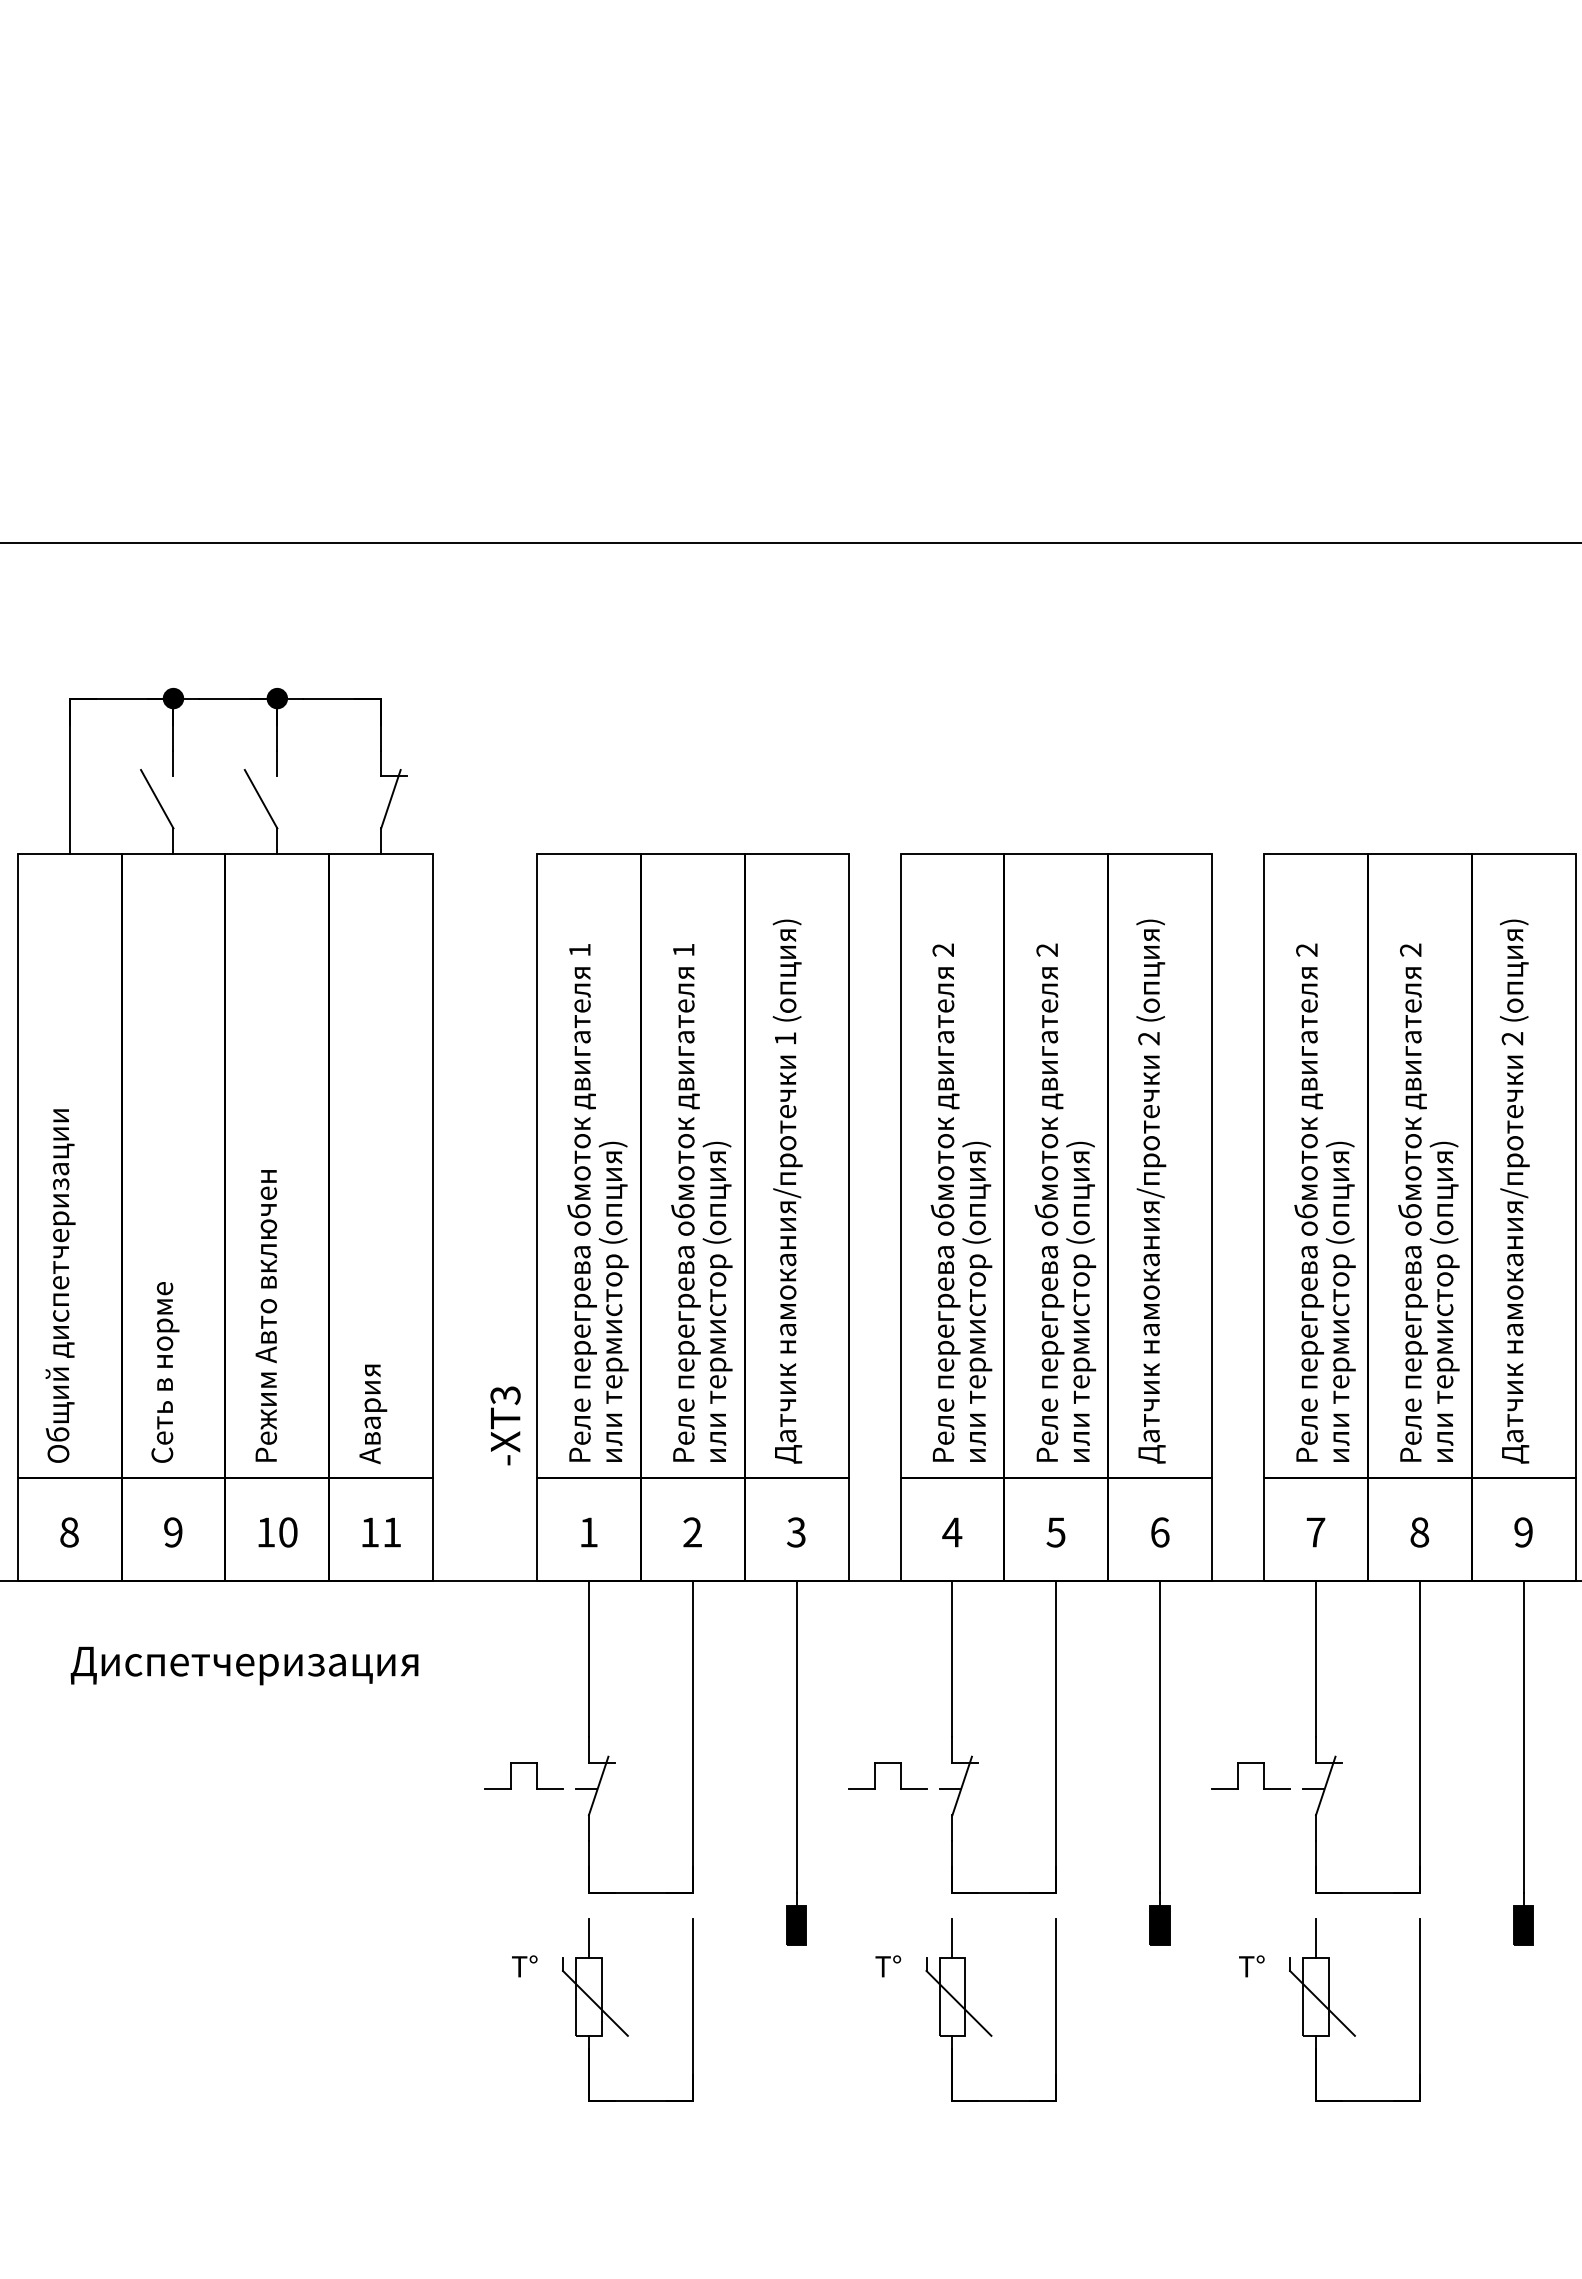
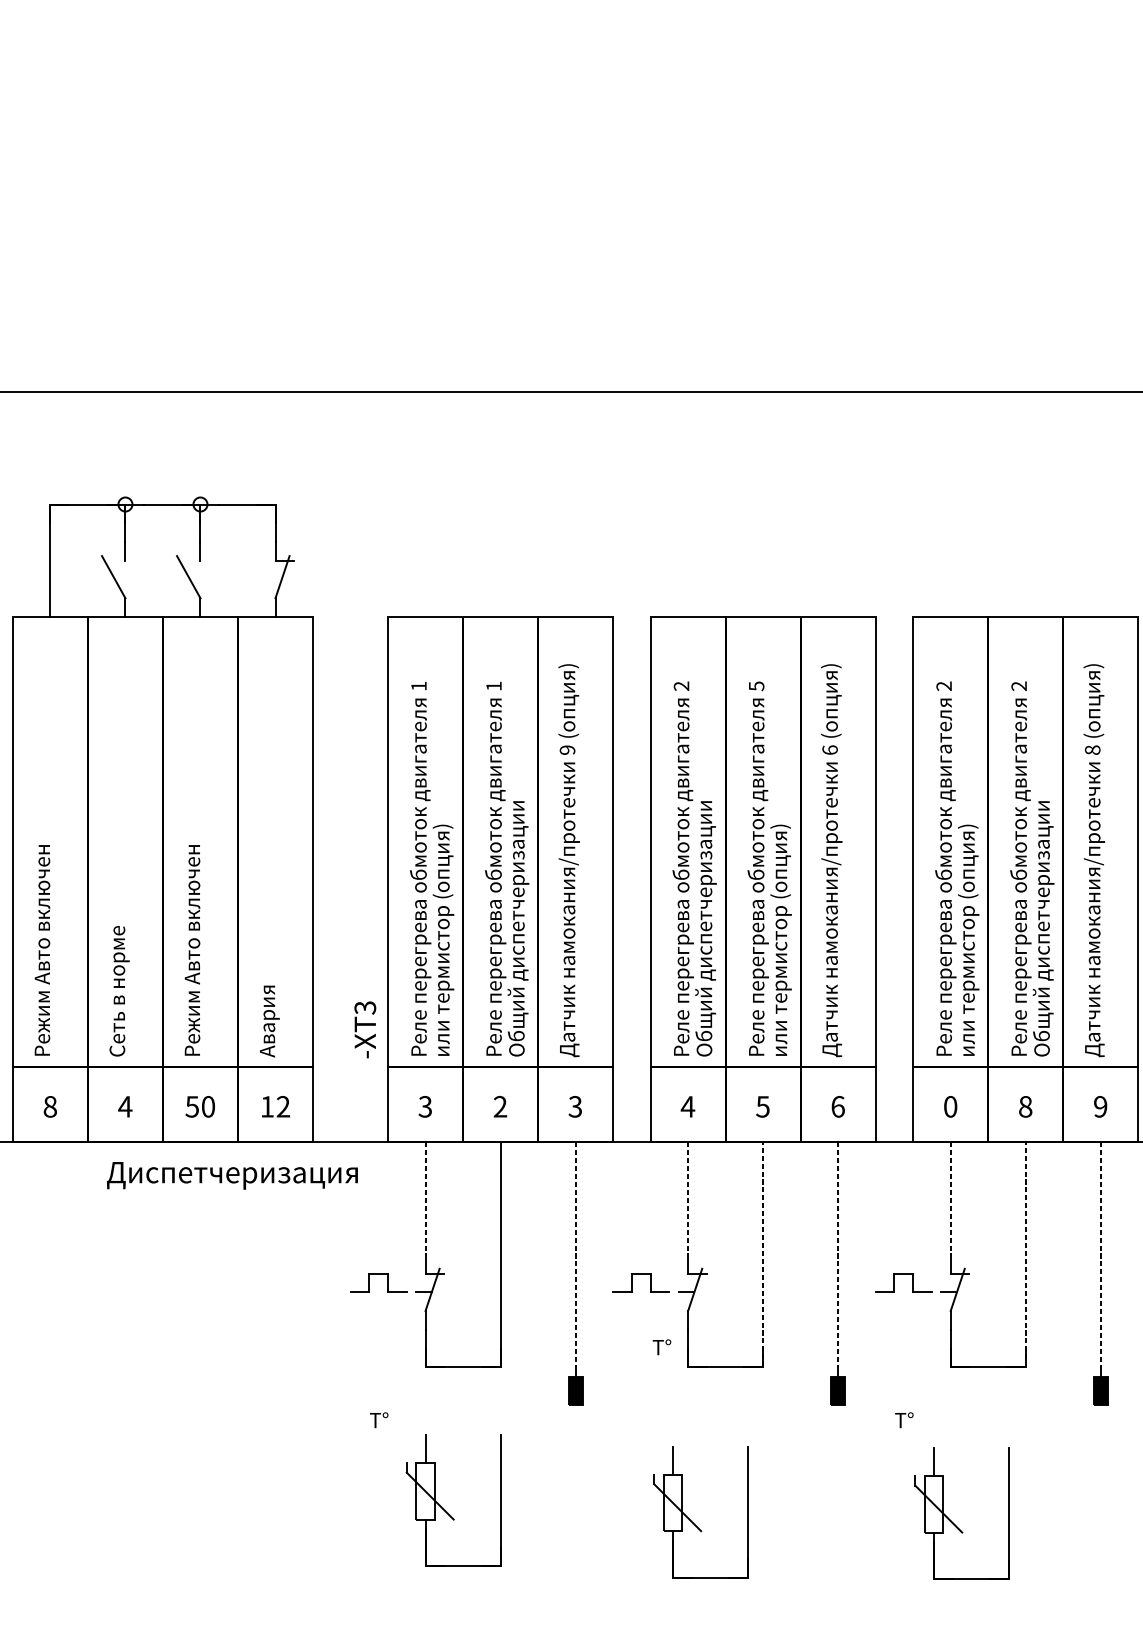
fill: (173, 698) -> (125, 504), removed
fill: (277, 698) -> (200, 504), removed
text: (1047, 950) -> (756, 686), 2 -> 5
text: (785, 1038) -> (567, 750), 1 -> 9
text: (1148, 1038) -> (829, 750), 2 -> 6
text: (1512, 1038) -> (1092, 750), 2 -> 8
text: (60, 1285) -> (43, 928), Общий диспетчеризации -> Режим Авто включен
text: (717, 1285) -> (518, 928), или термистор (опция) -> Общий диспетчеризации
text: (977, 1285) -> (706, 928), или термистор (опция) -> Общий диспетчеризации
text: (1444, 1285) -> (1043, 928), или термистор (опция) -> Общий диспетчеризации
text: (173, 1532) -> (125, 1106), 9 -> 4
text: (265, 1532) -> (191, 1106), 10 -> 50
text: (392, 1532) -> (283, 1106), 11 -> 12
text: (588, 1532) -> (425, 1106), 1 -> 3
text: (1315, 1532) -> (950, 1106), 7 -> 0
line: (588, 1659) -> (425, 1198), solid -> dashed
line: (952, 1659) -> (688, 1198), solid -> dashed
line: (1316, 1659) -> (951, 1198), solid -> dashed
text: (244, 1665) -> (232, 1175), moved
line: (796, 1737) -> (575, 1254), solid -> dashed
line: (1056, 1737) -> (763, 1254), solid -> dashed
line: (1160, 1737) -> (838, 1254), solid -> dashed
line: (1419, 1737) -> (1025, 1254), solid -> dashed
line: (1523, 1737) -> (1100, 1254), solid -> dashed
text: (888, 1966) -> (662, 1347), moved
part: (614, 2021) -> (444, 1509), moved
part: (978, 2021) -> (691, 1520), moved
part: (1341, 2021) -> (952, 1522), moved

